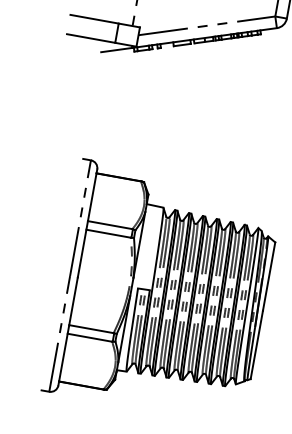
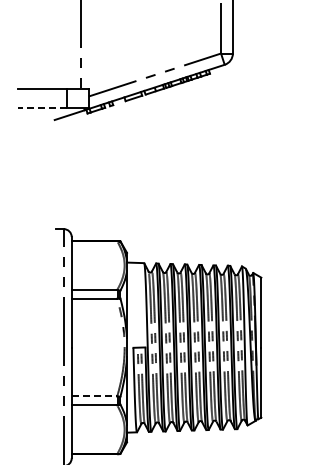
line: (91, 38) -> (42, 108), solid -> dashed
line: (91, 329) -> (94, 396), solid -> dashed

